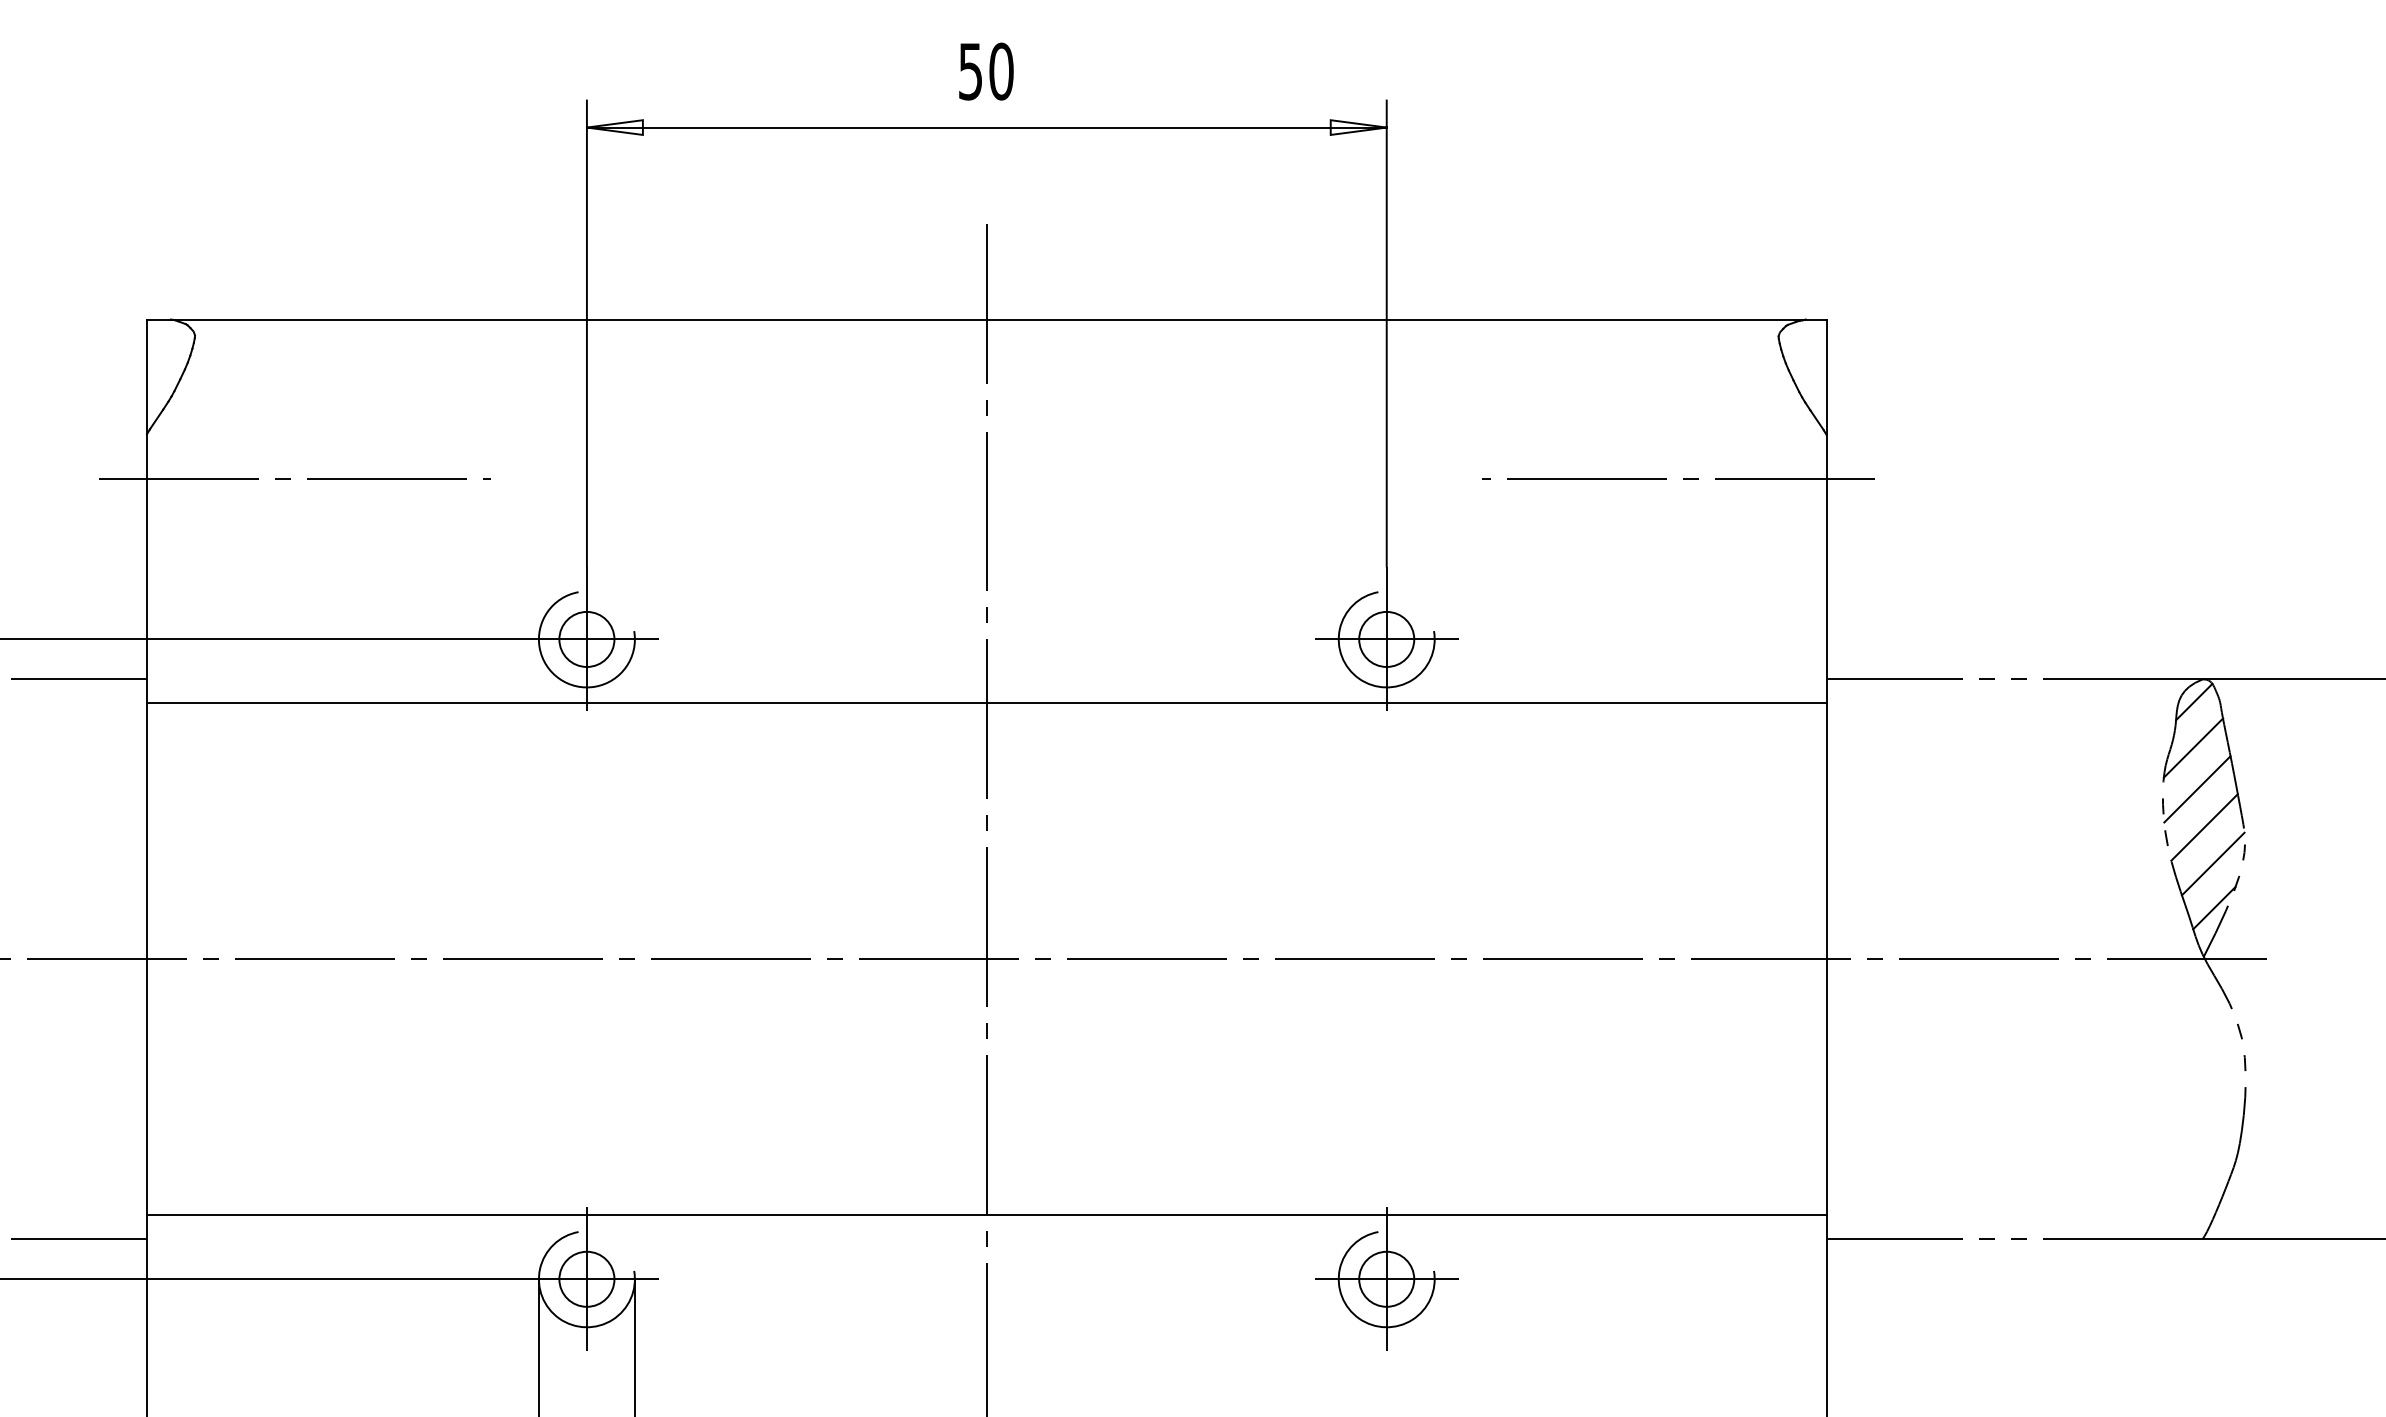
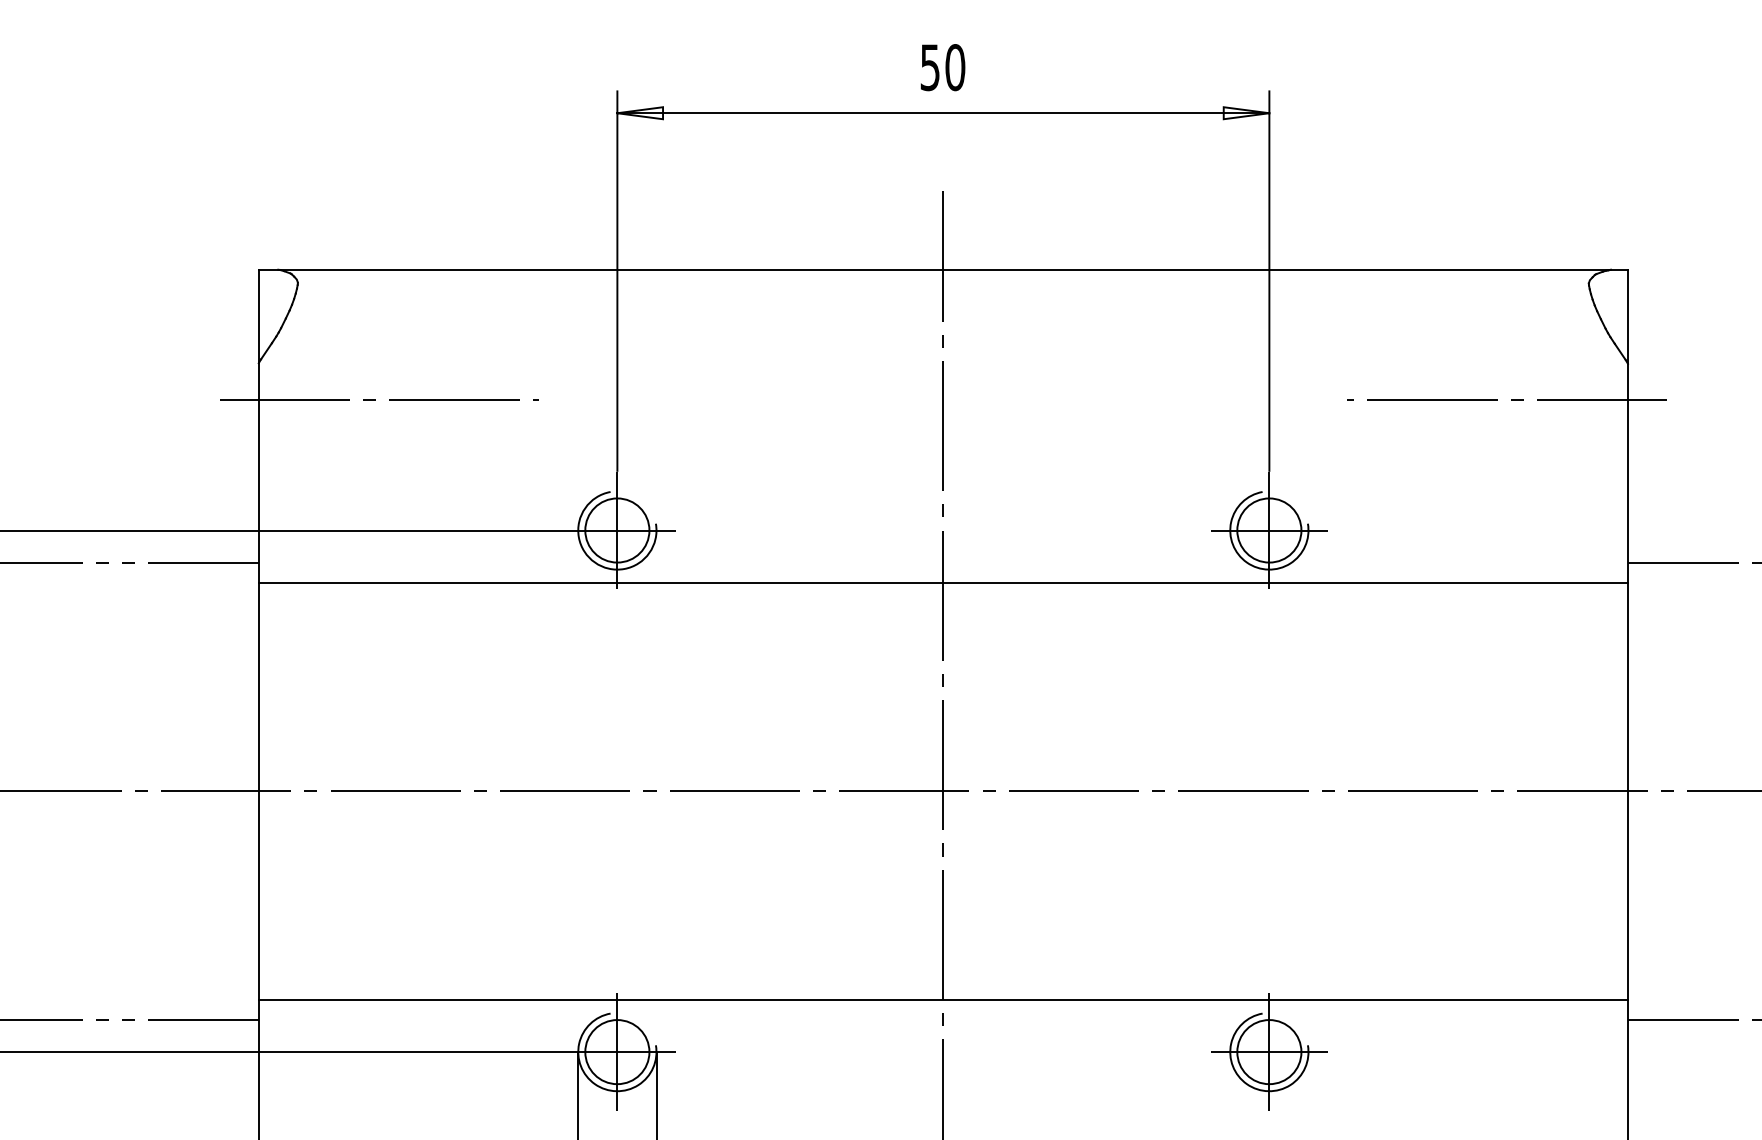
circle: (586, 639) -> (617, 530), size x1.43
circle: (1386, 639) -> (1269, 530), size x1.43
circle: (586, 1278) -> (617, 1051), size x1.43
circle: (1386, 1278) -> (1269, 1051), size x1.43

